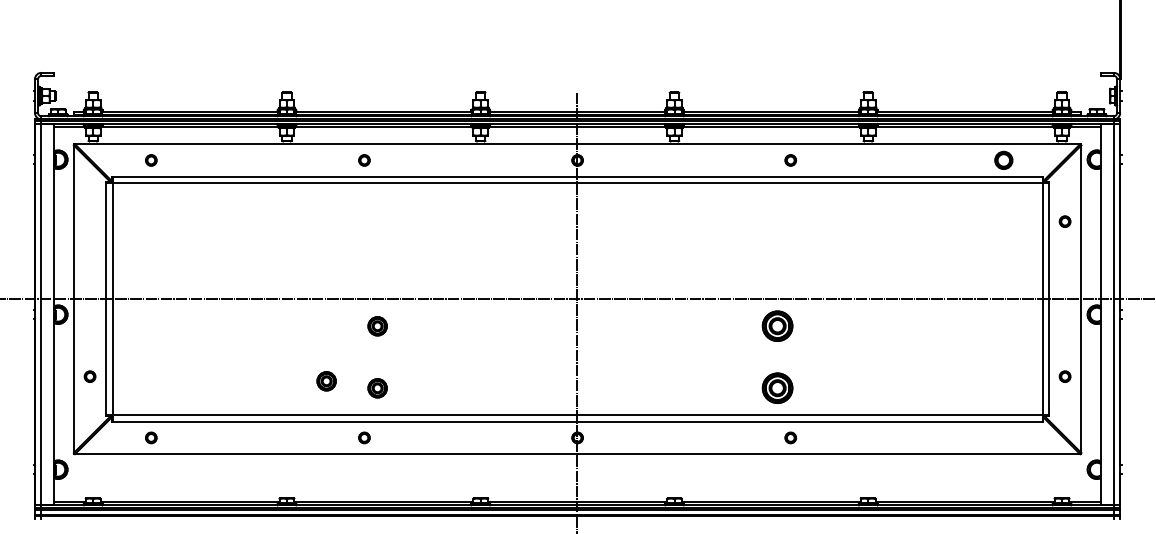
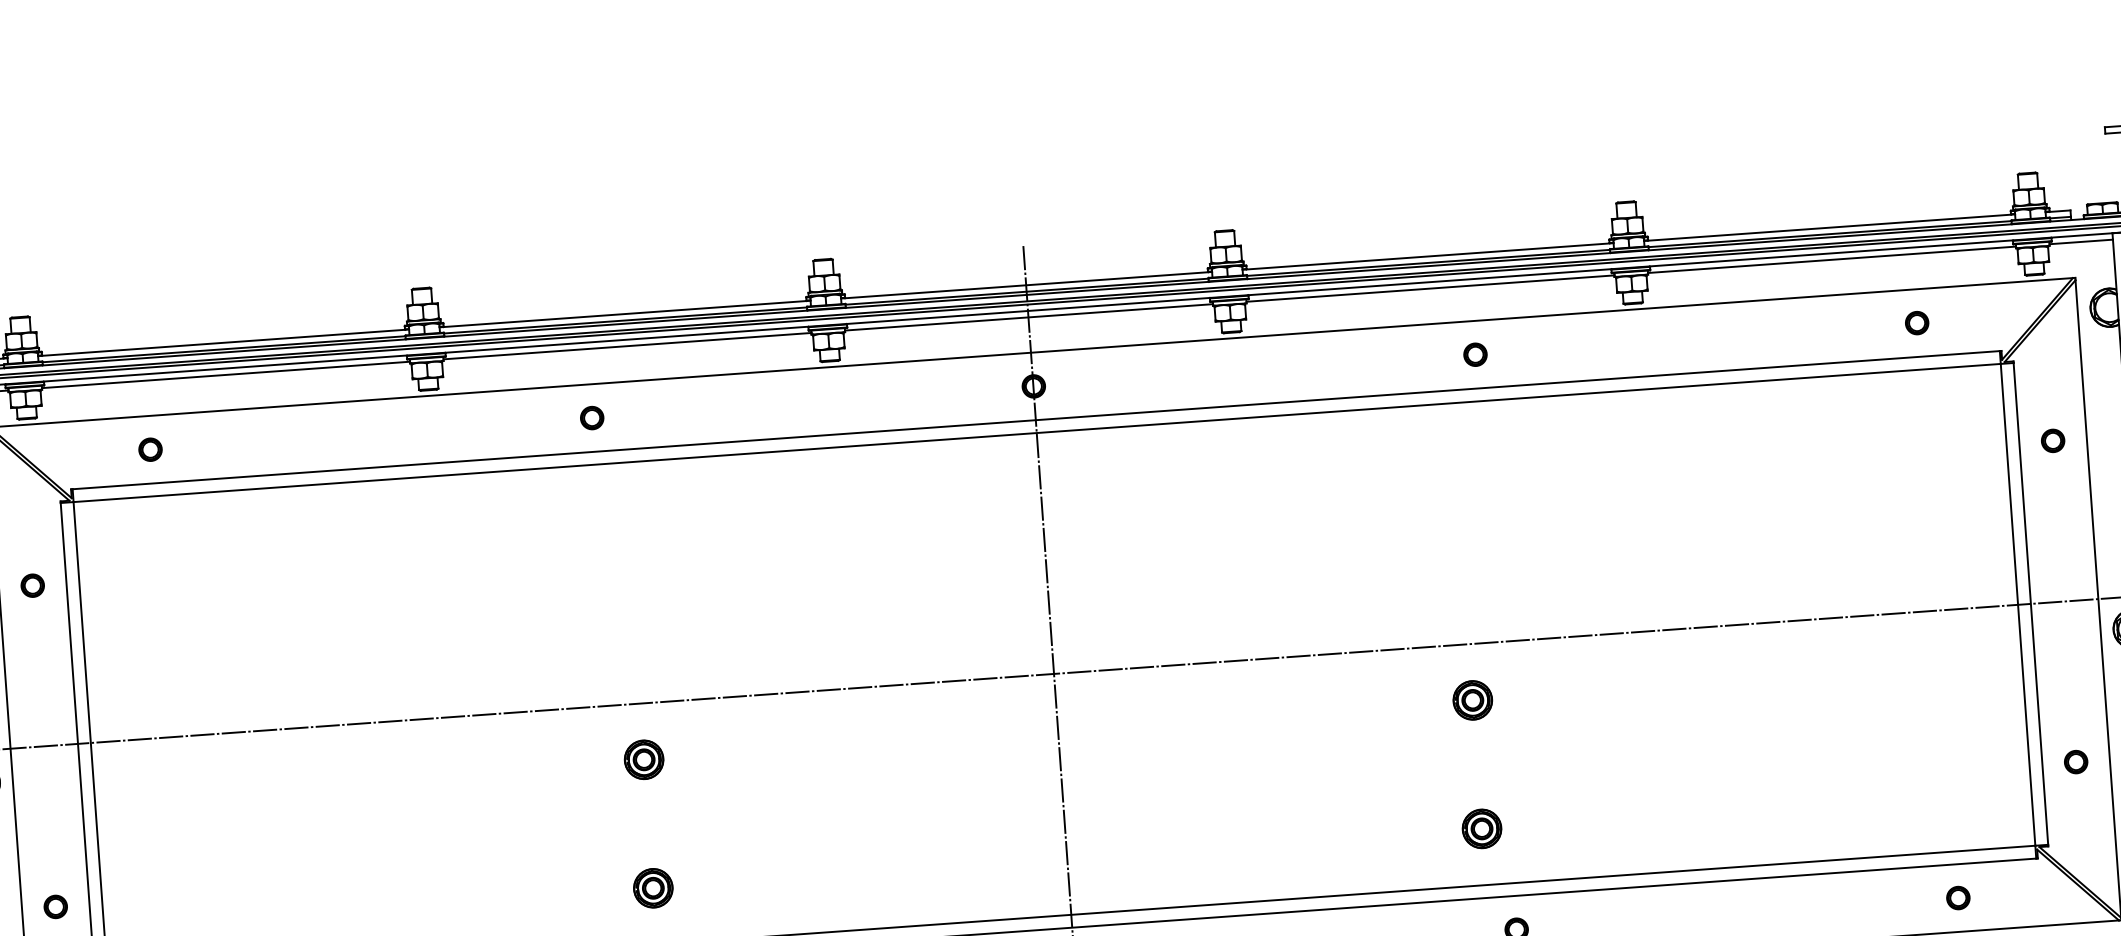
part: (1003, 160) -> (1916, 323), size x0.62
part: (89, 221) -> (31, 585), added
part: (777, 326) -> (1472, 700), size x0.62
part: (326, 381) -> (546, 881), removed
part: (777, 388) -> (1481, 829), size x0.62
part: (1003, 437) -> (1957, 897), added

